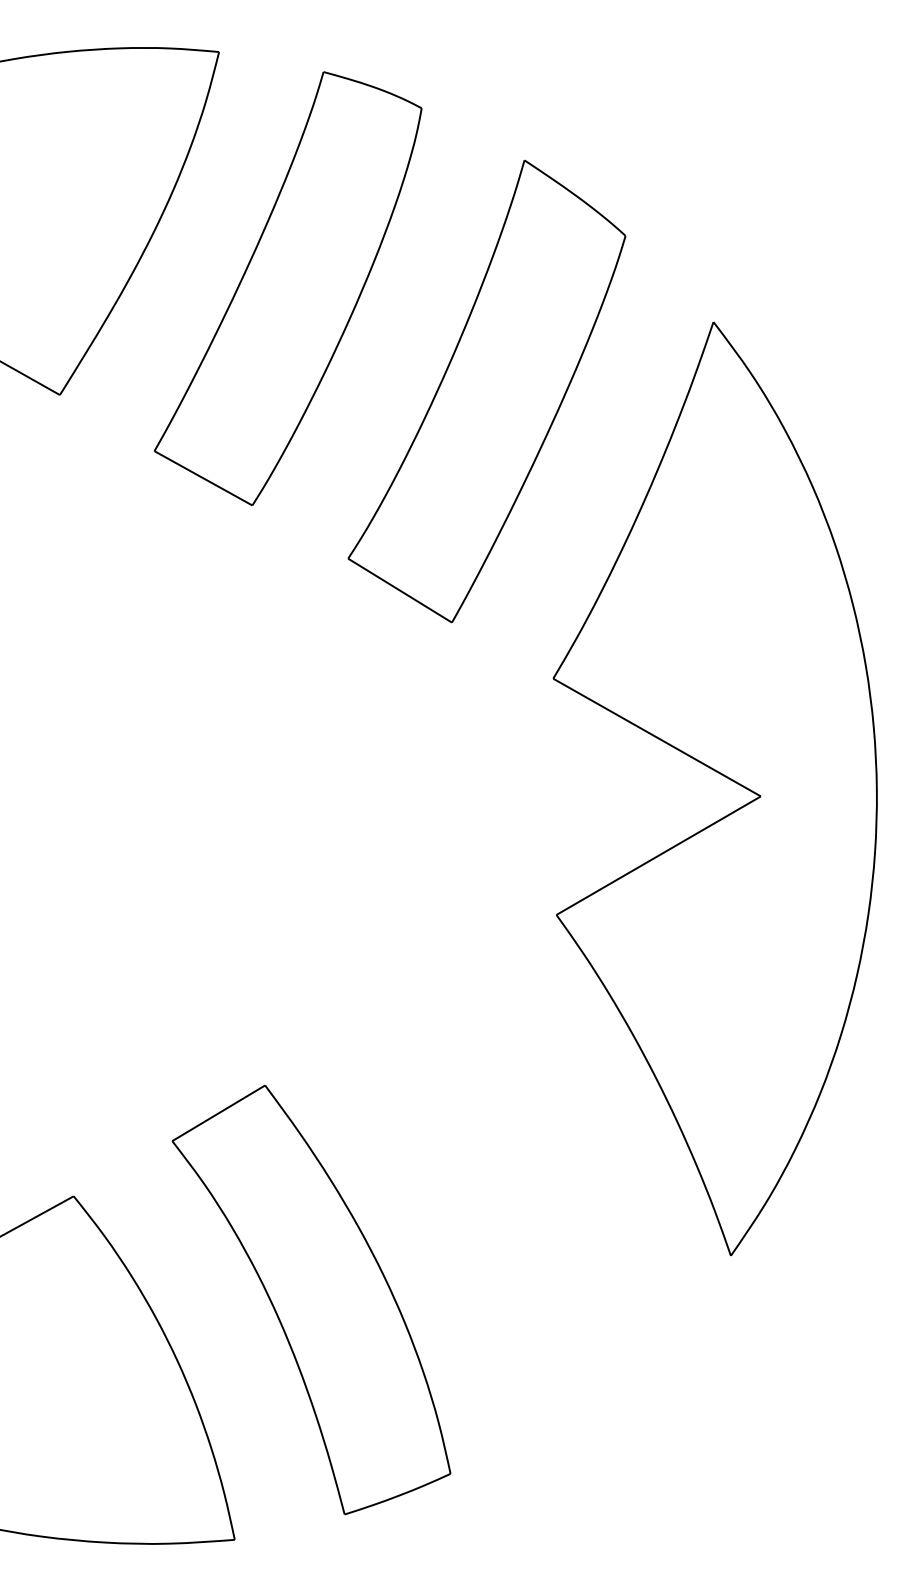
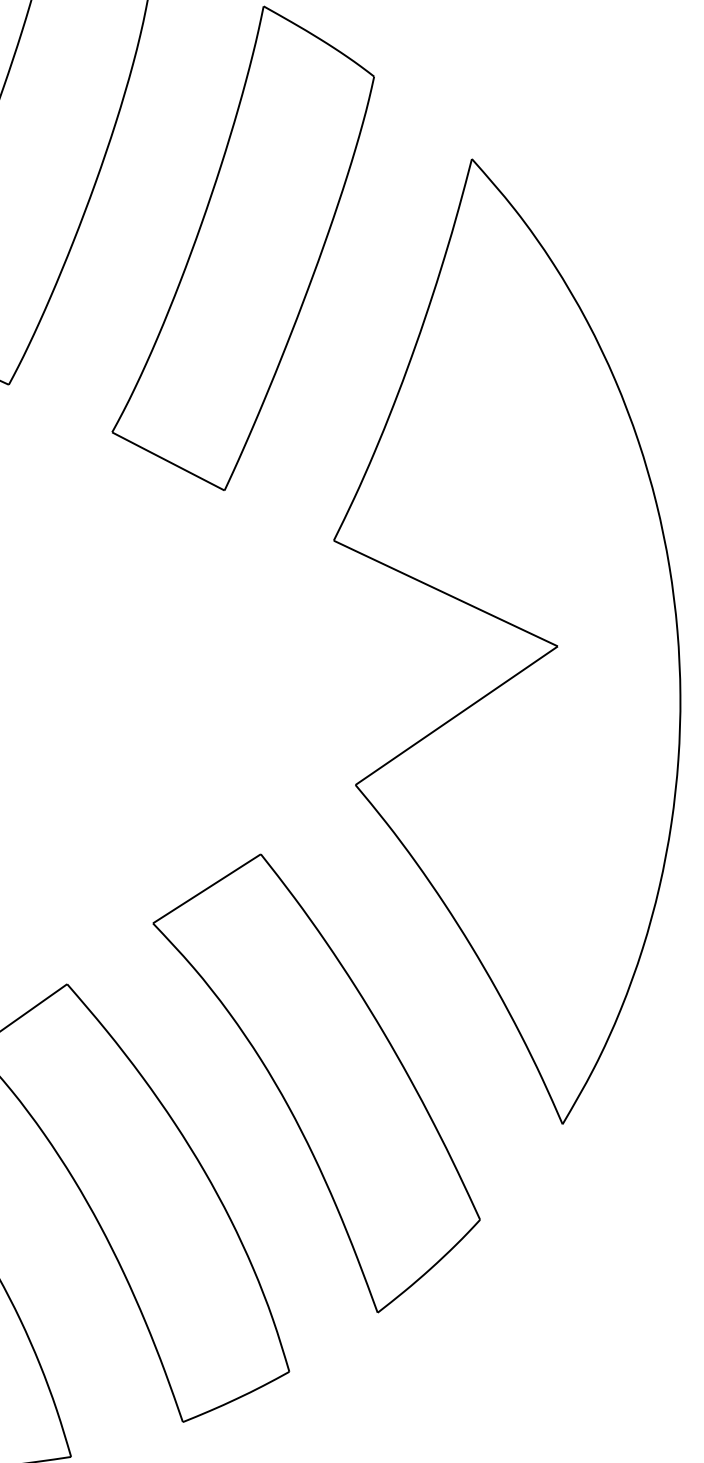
part: (498, 1198) -> (317, 1083), added

